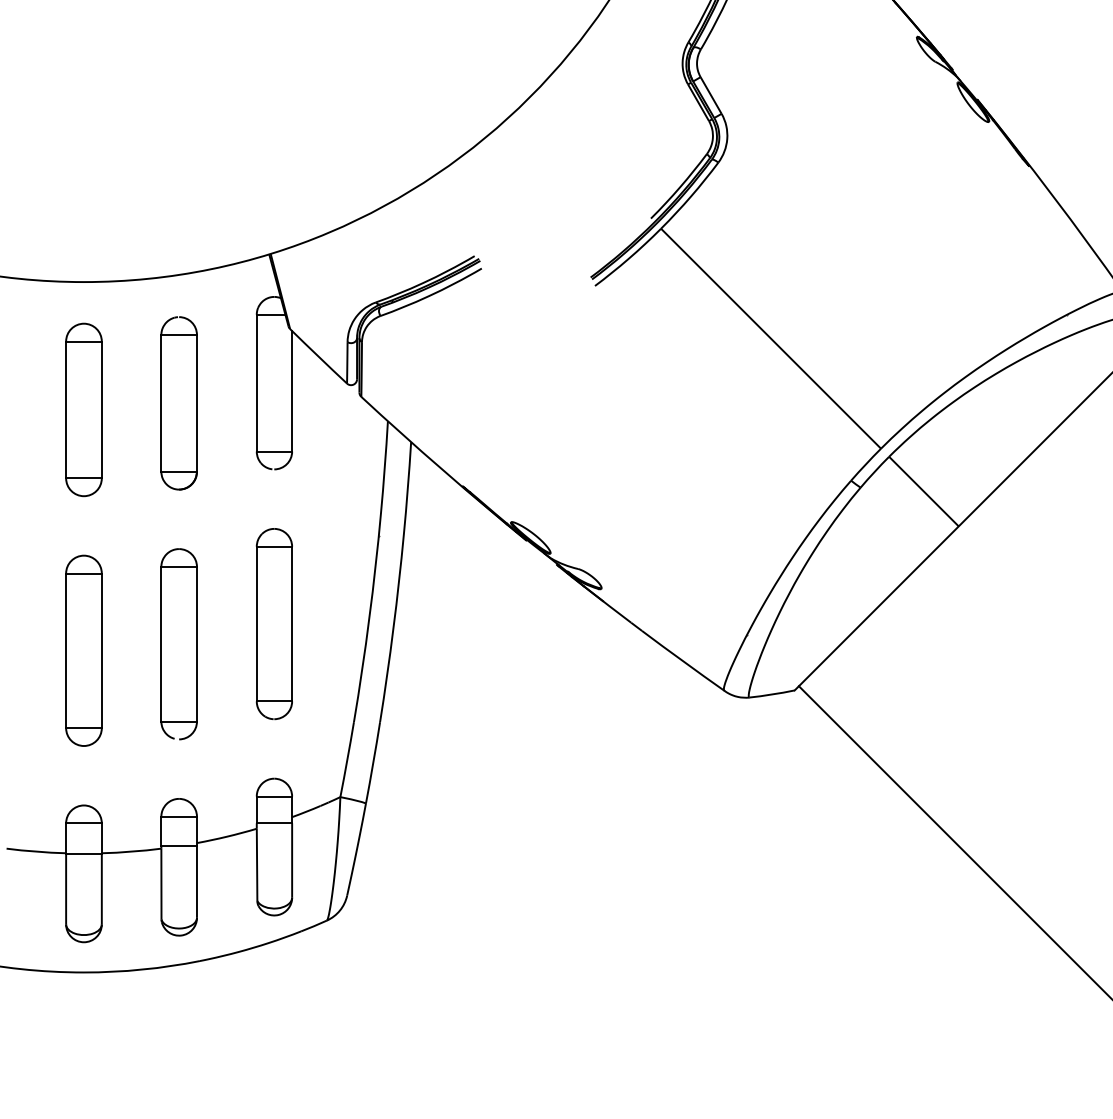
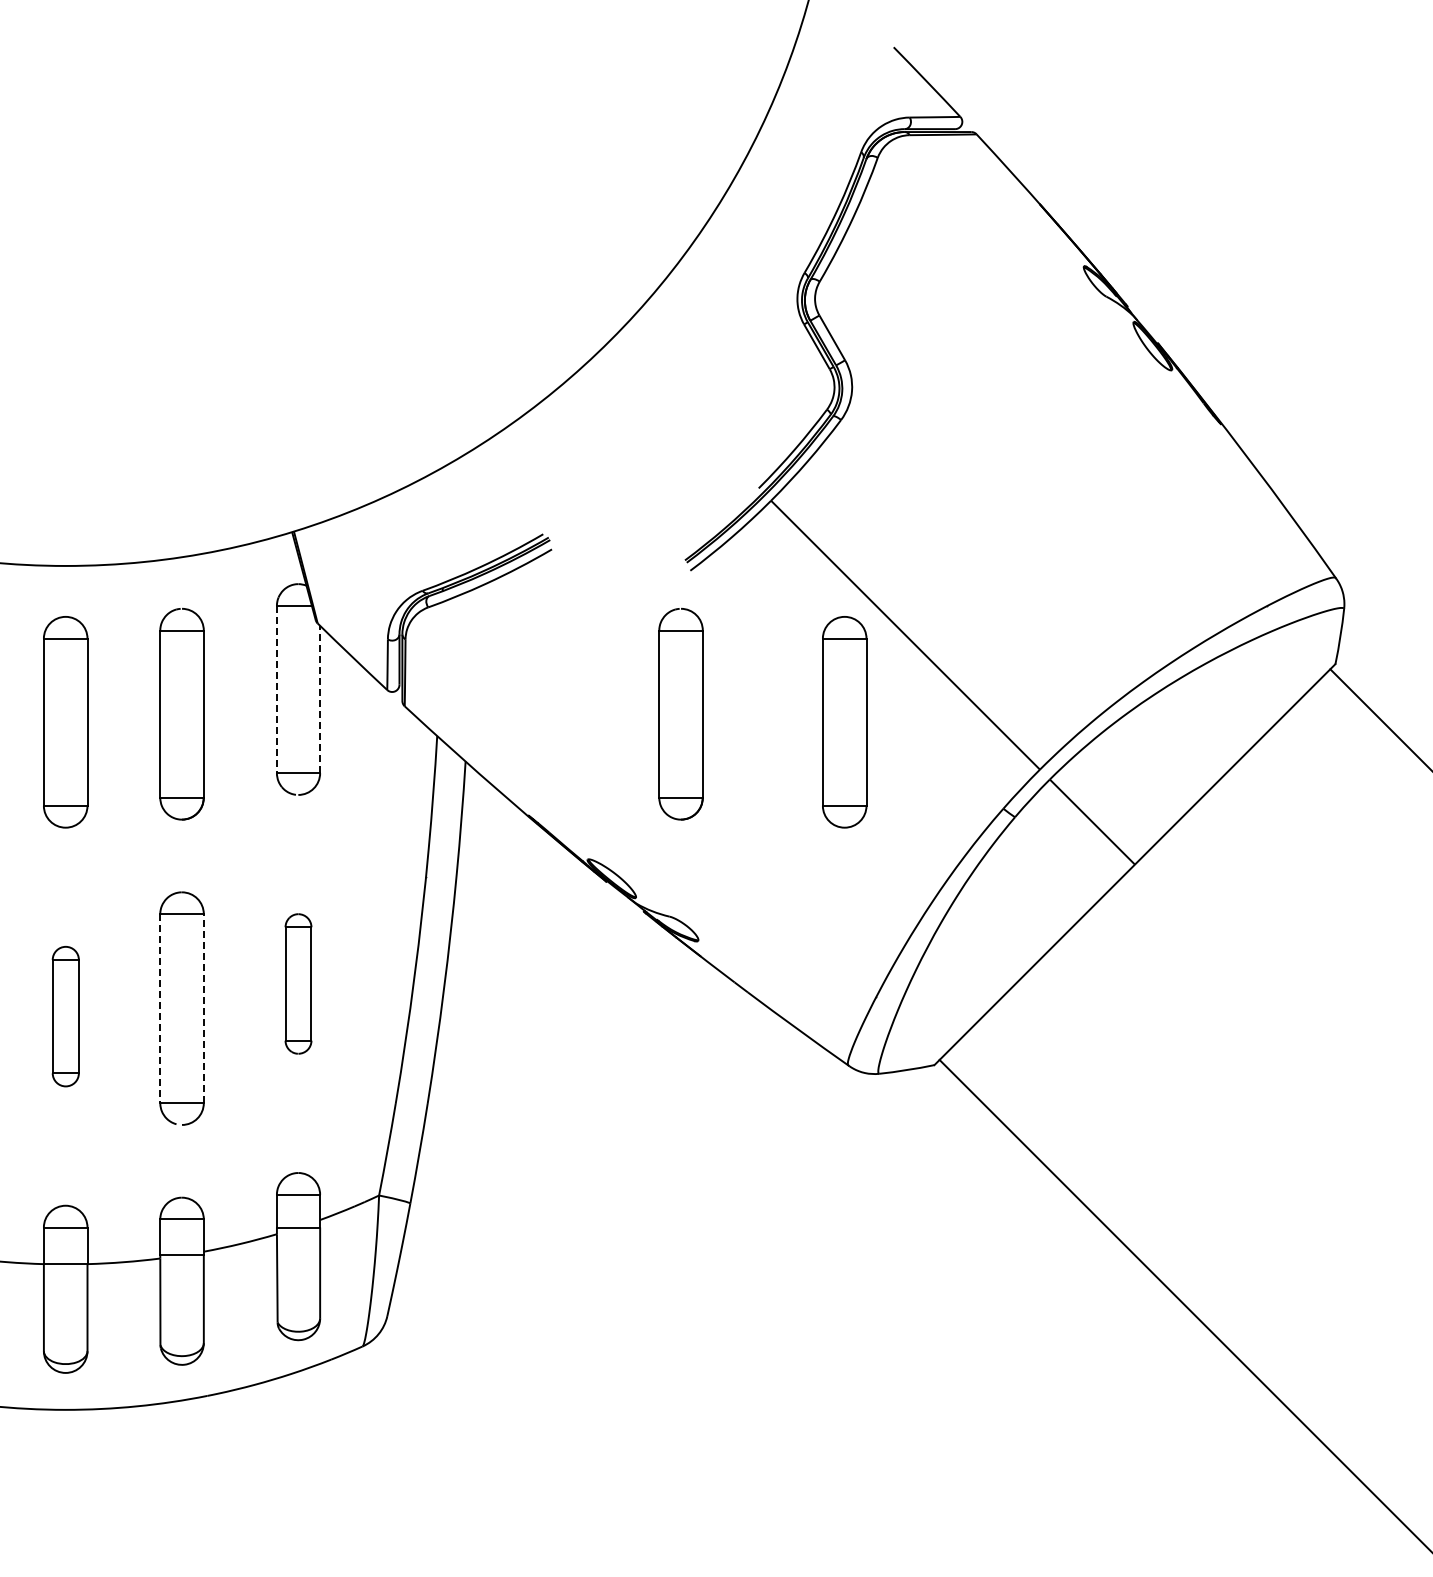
line: (256, 383) -> (276, 689), solid -> dashed
line: (292, 391) -> (320, 699), solid -> dashed
part: (586, 402) -> (680, 713), added
part: (721, 410) -> (844, 722), added
part: (274, 623) -> (298, 983), size x0.6
line: (161, 644) -> (160, 1008), solid -> dashed
line: (196, 644) -> (203, 1008), solid -> dashed
part: (83, 650) -> (65, 1016), size x0.6

